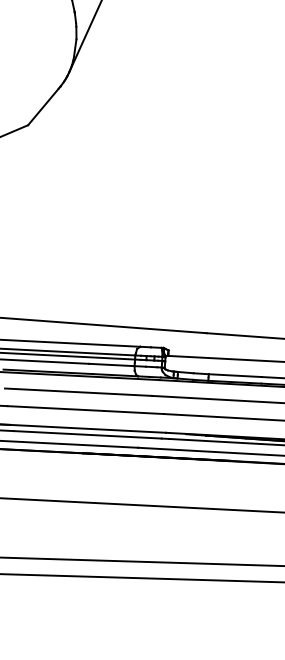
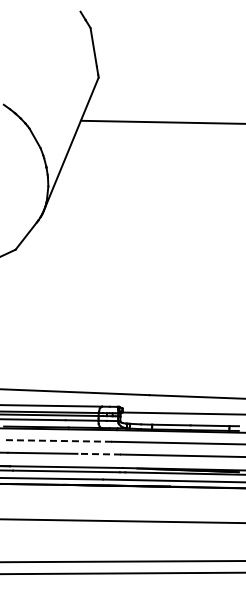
line: (78, 391) -> (58, 440), solid -> dashed
line: (134, 412) -> (99, 454), solid -> dashed

